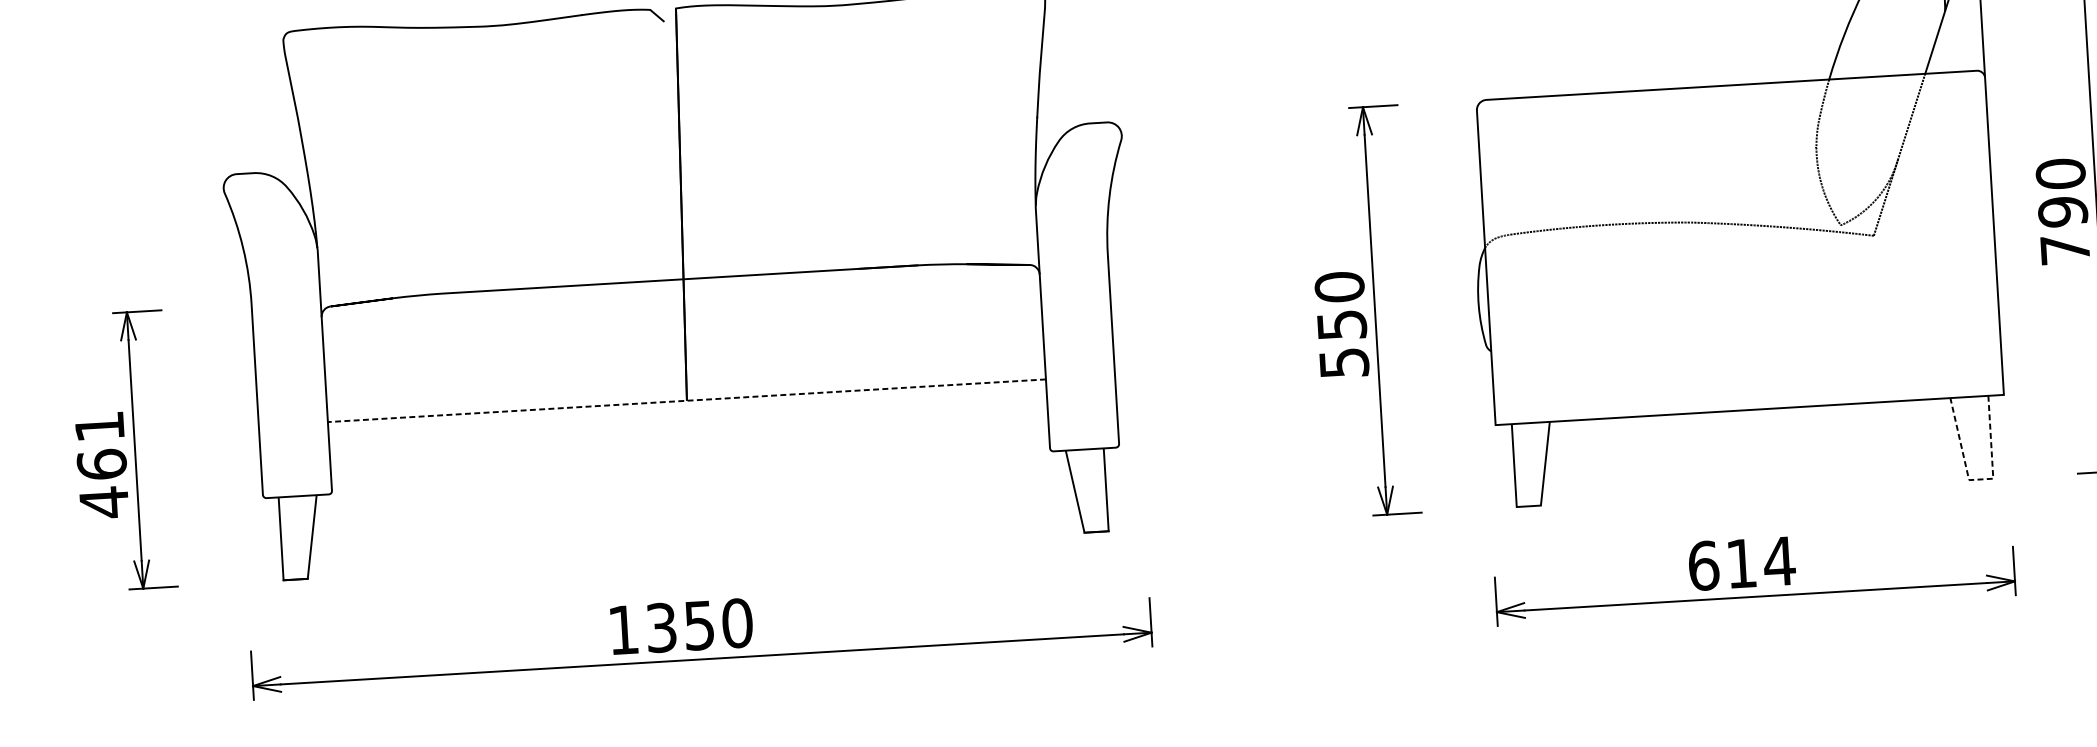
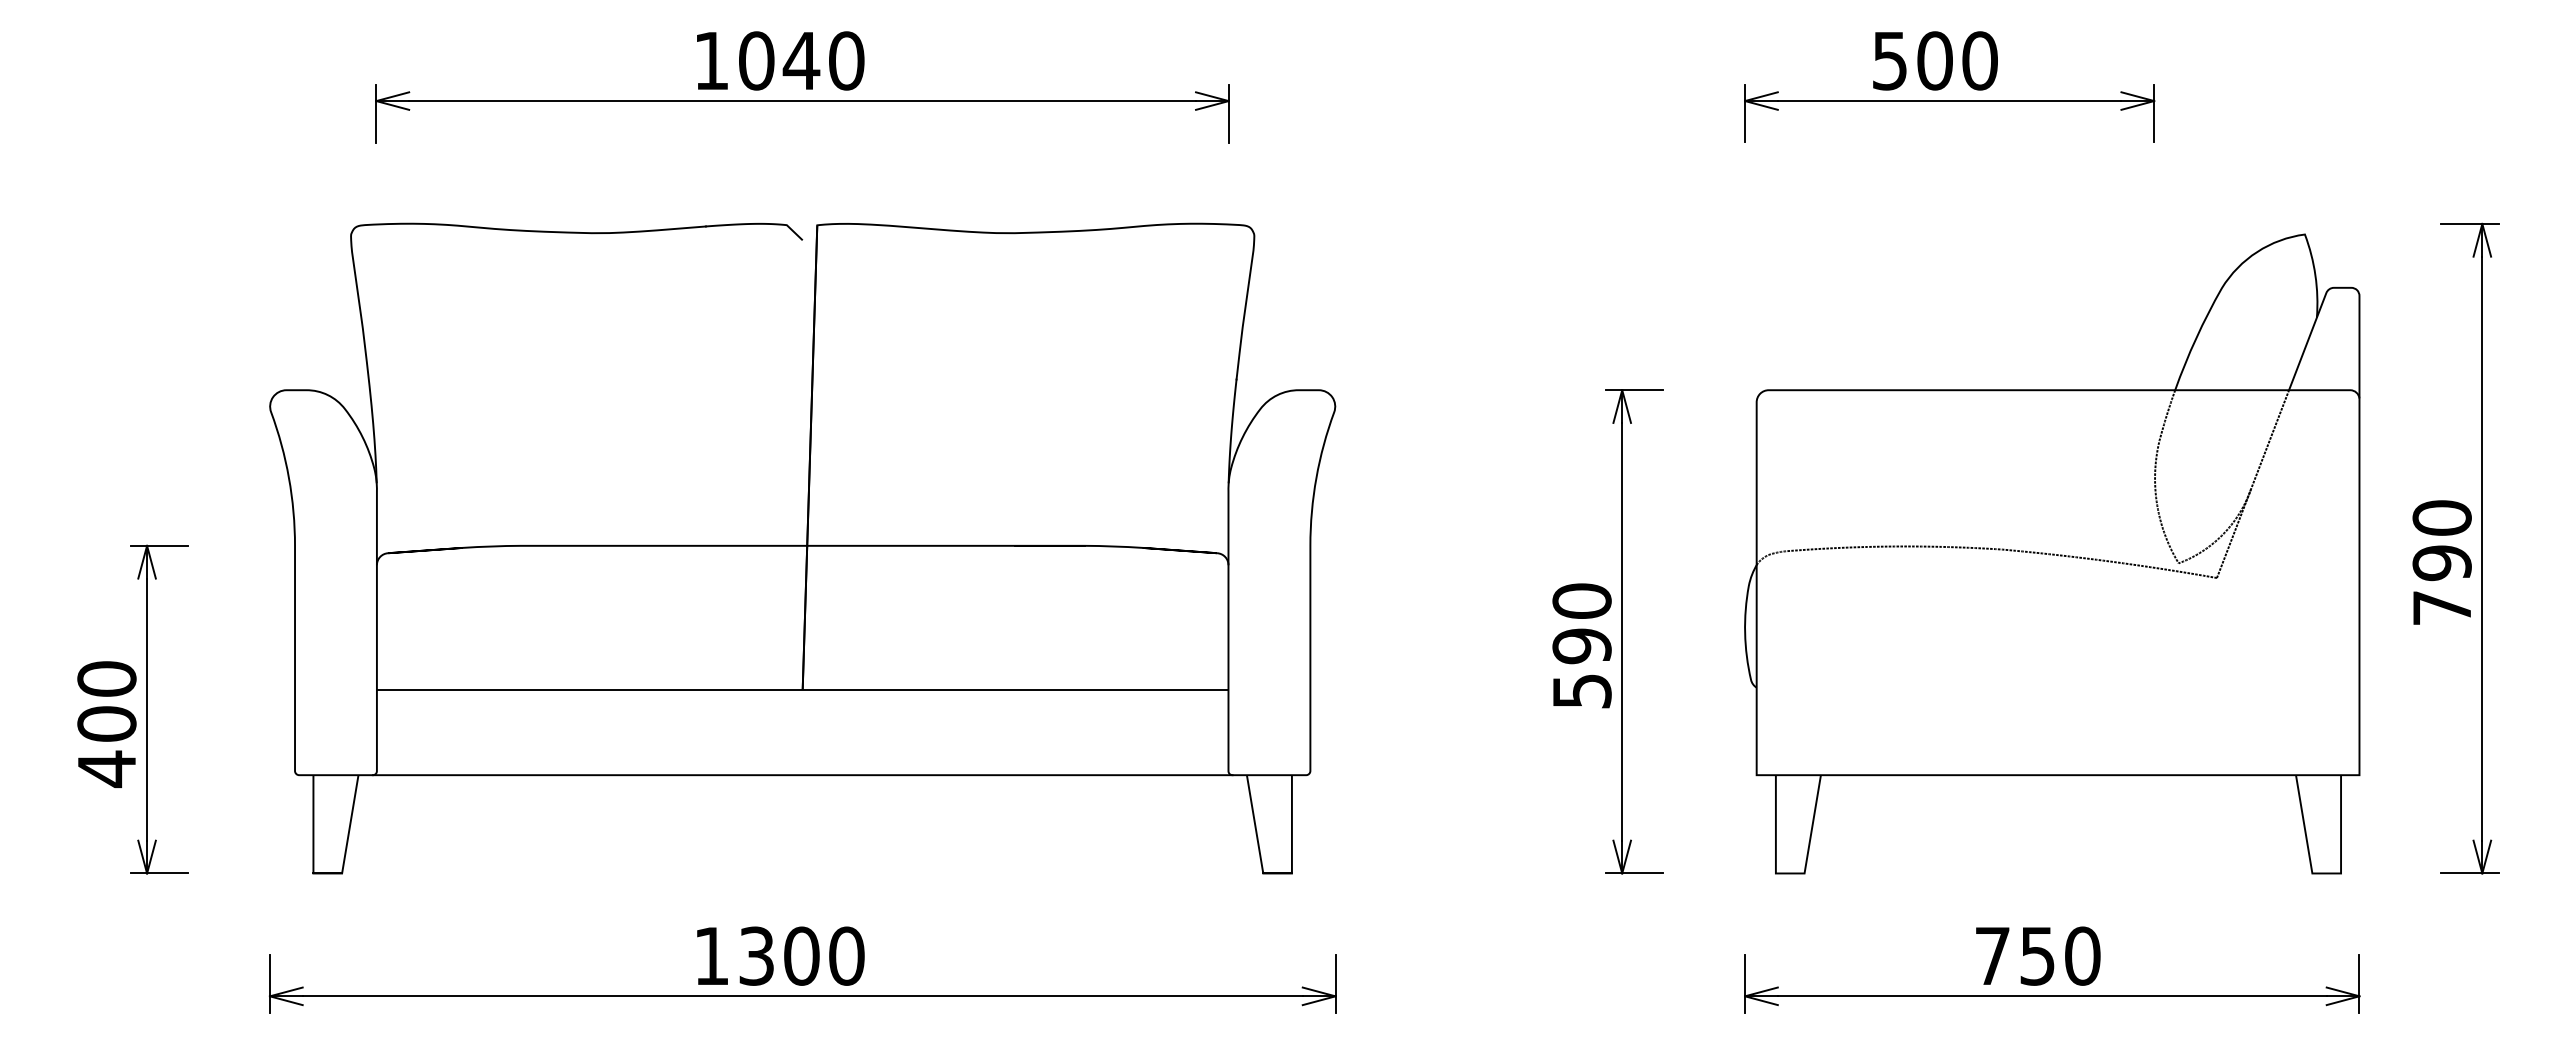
text: (1341, 325) -> (1581, 646), 550 -> 590
line: (686, 400) -> (802, 689), dashed -> solid
text: (100, 445) -> (106, 701), 461 -> 400
line: (691, 473) -> (802, 775), added
line: (1981, 479) -> (2326, 873), dashed -> solid
text: (1742, 563) -> (2038, 955), 614 -> 750
text: (699, 625) -> (801, 955), 1350 -> 1300

